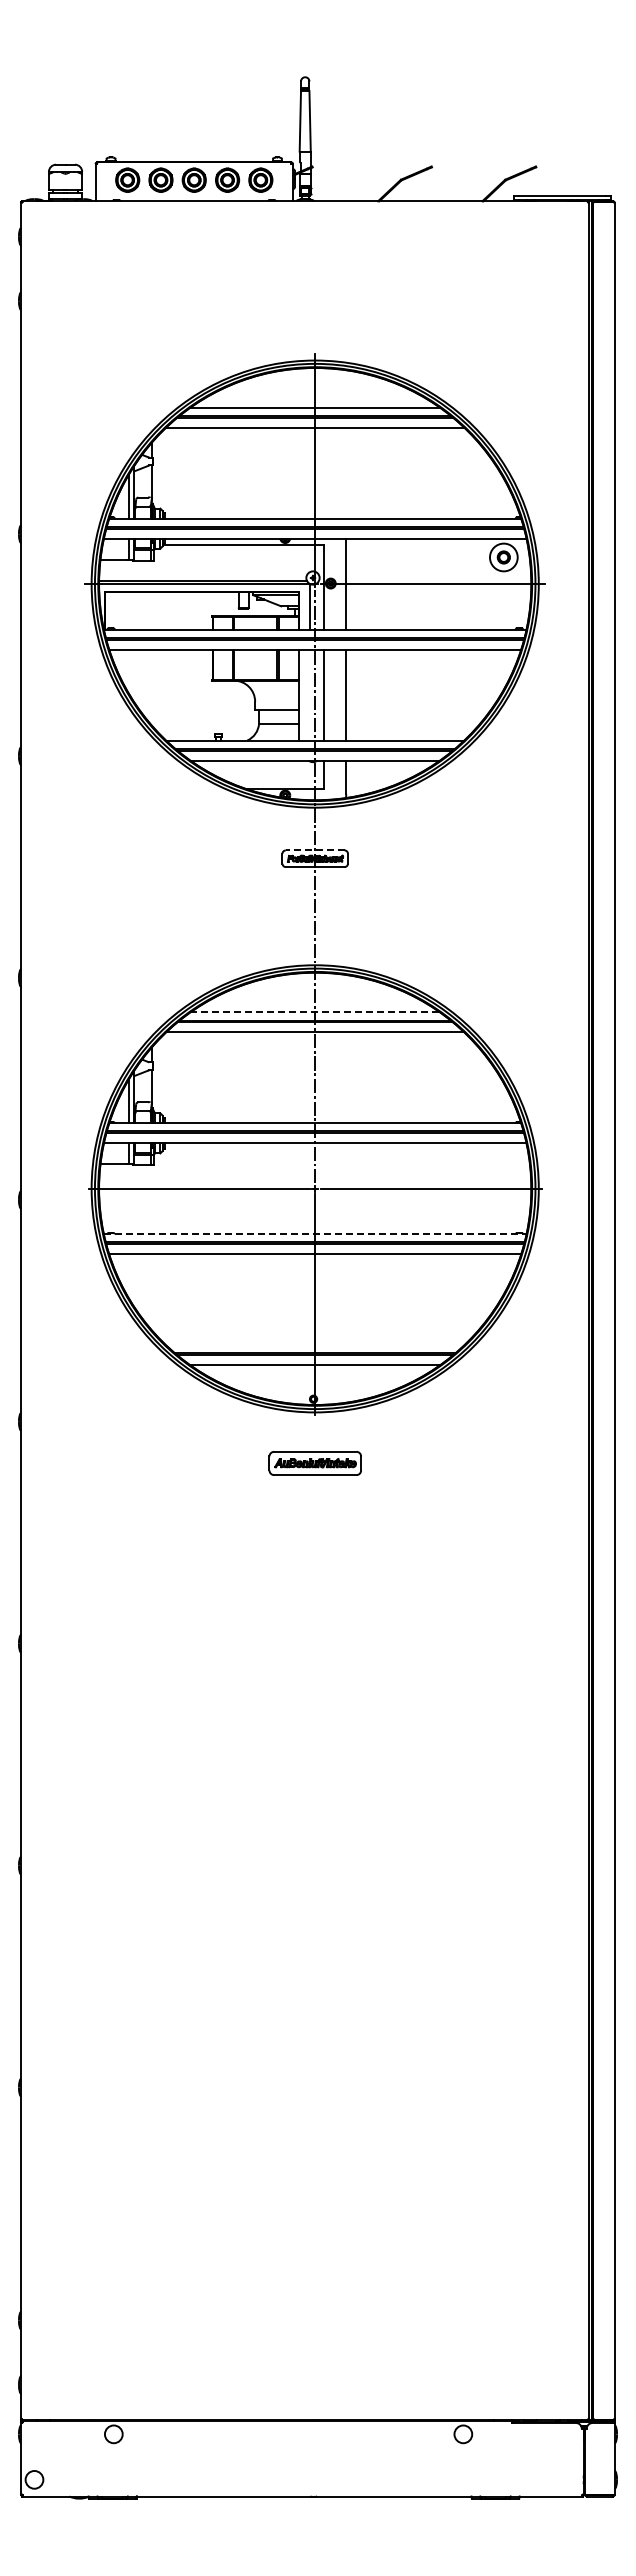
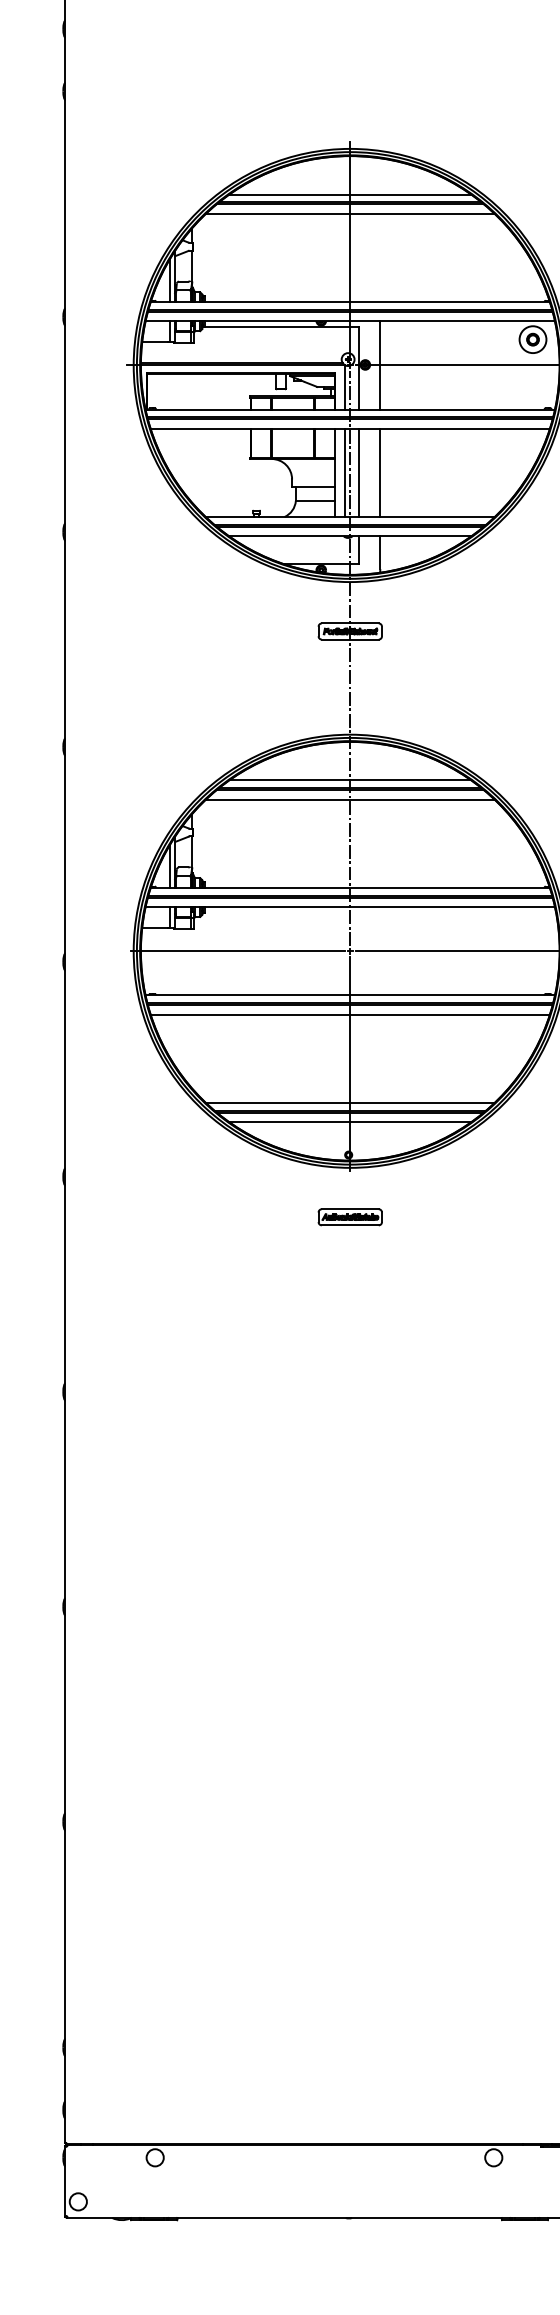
line: (310, 694) -> (345, 472), added
line: (314, 850) -> (349, 623), dashed -> solid
line: (315, 1012) -> (350, 780), dashed -> solid
line: (315, 1234) -> (350, 995), dashed -> solid
line: (315, 1345) -> (350, 1103), added
part: (314, 1463) -> (349, 1217), size x0.71

